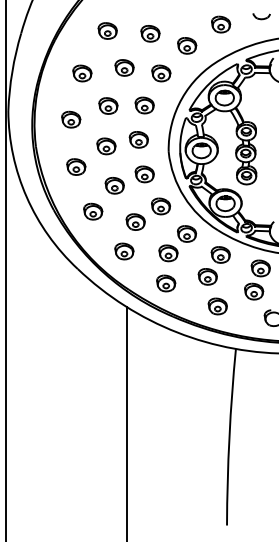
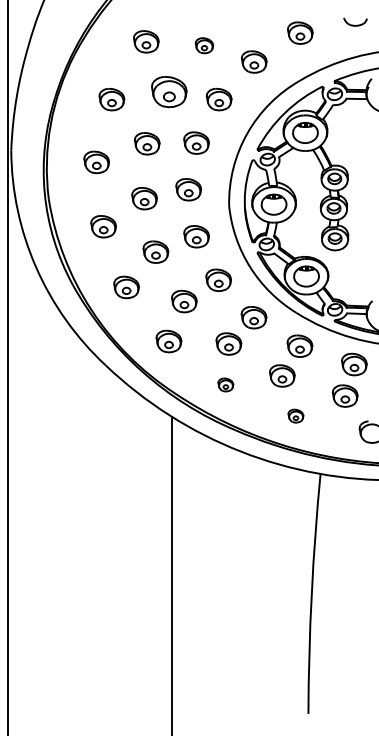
part: (150, 33) -> (204, 45), size x0.7
part: (124, 67) -> (168, 91), size x1.4
part: (165, 283) -> (225, 384), size x0.6
part: (217, 305) -> (295, 415), size x0.6

